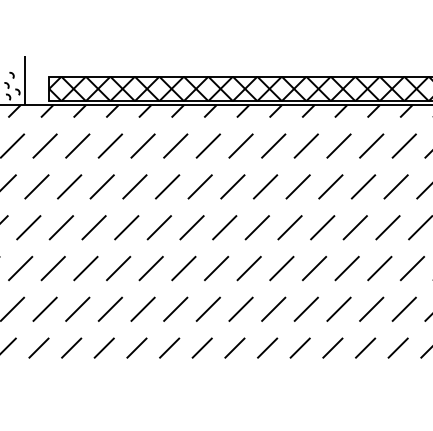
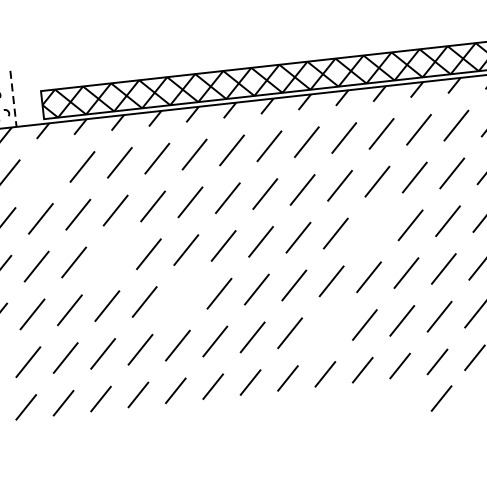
line: (24, 81) -> (13, 99), solid -> dashed
line: (44, 145) -> (44, 170), removed
line: (93, 227) -> (110, 258), removed
line: (322, 227) -> (373, 229), removed
line: (150, 268) -> (181, 297), removed
line: (273, 308) -> (327, 328), removed
line: (365, 379) -> (441, 397), added

